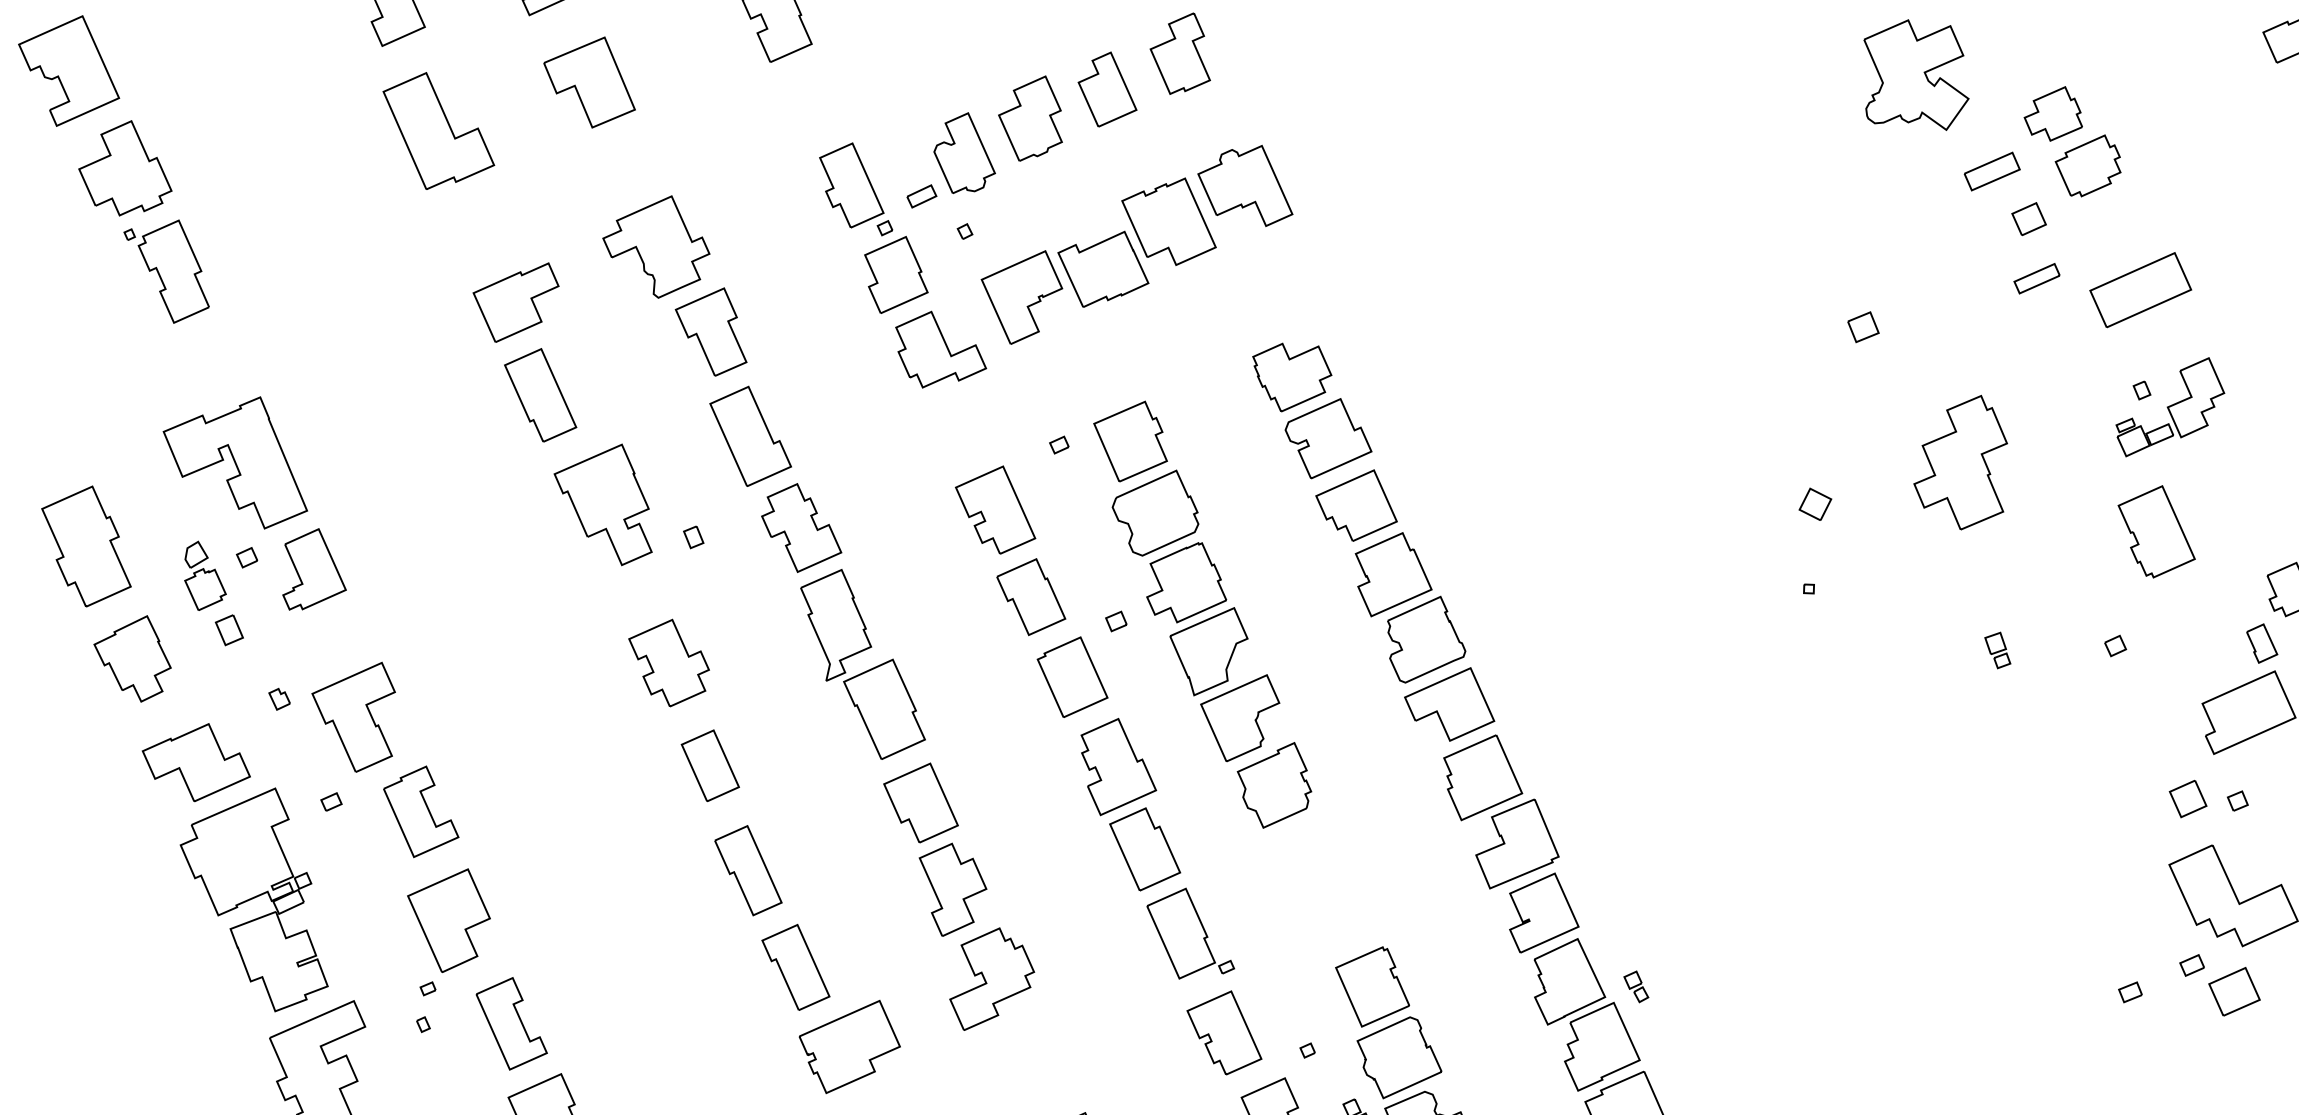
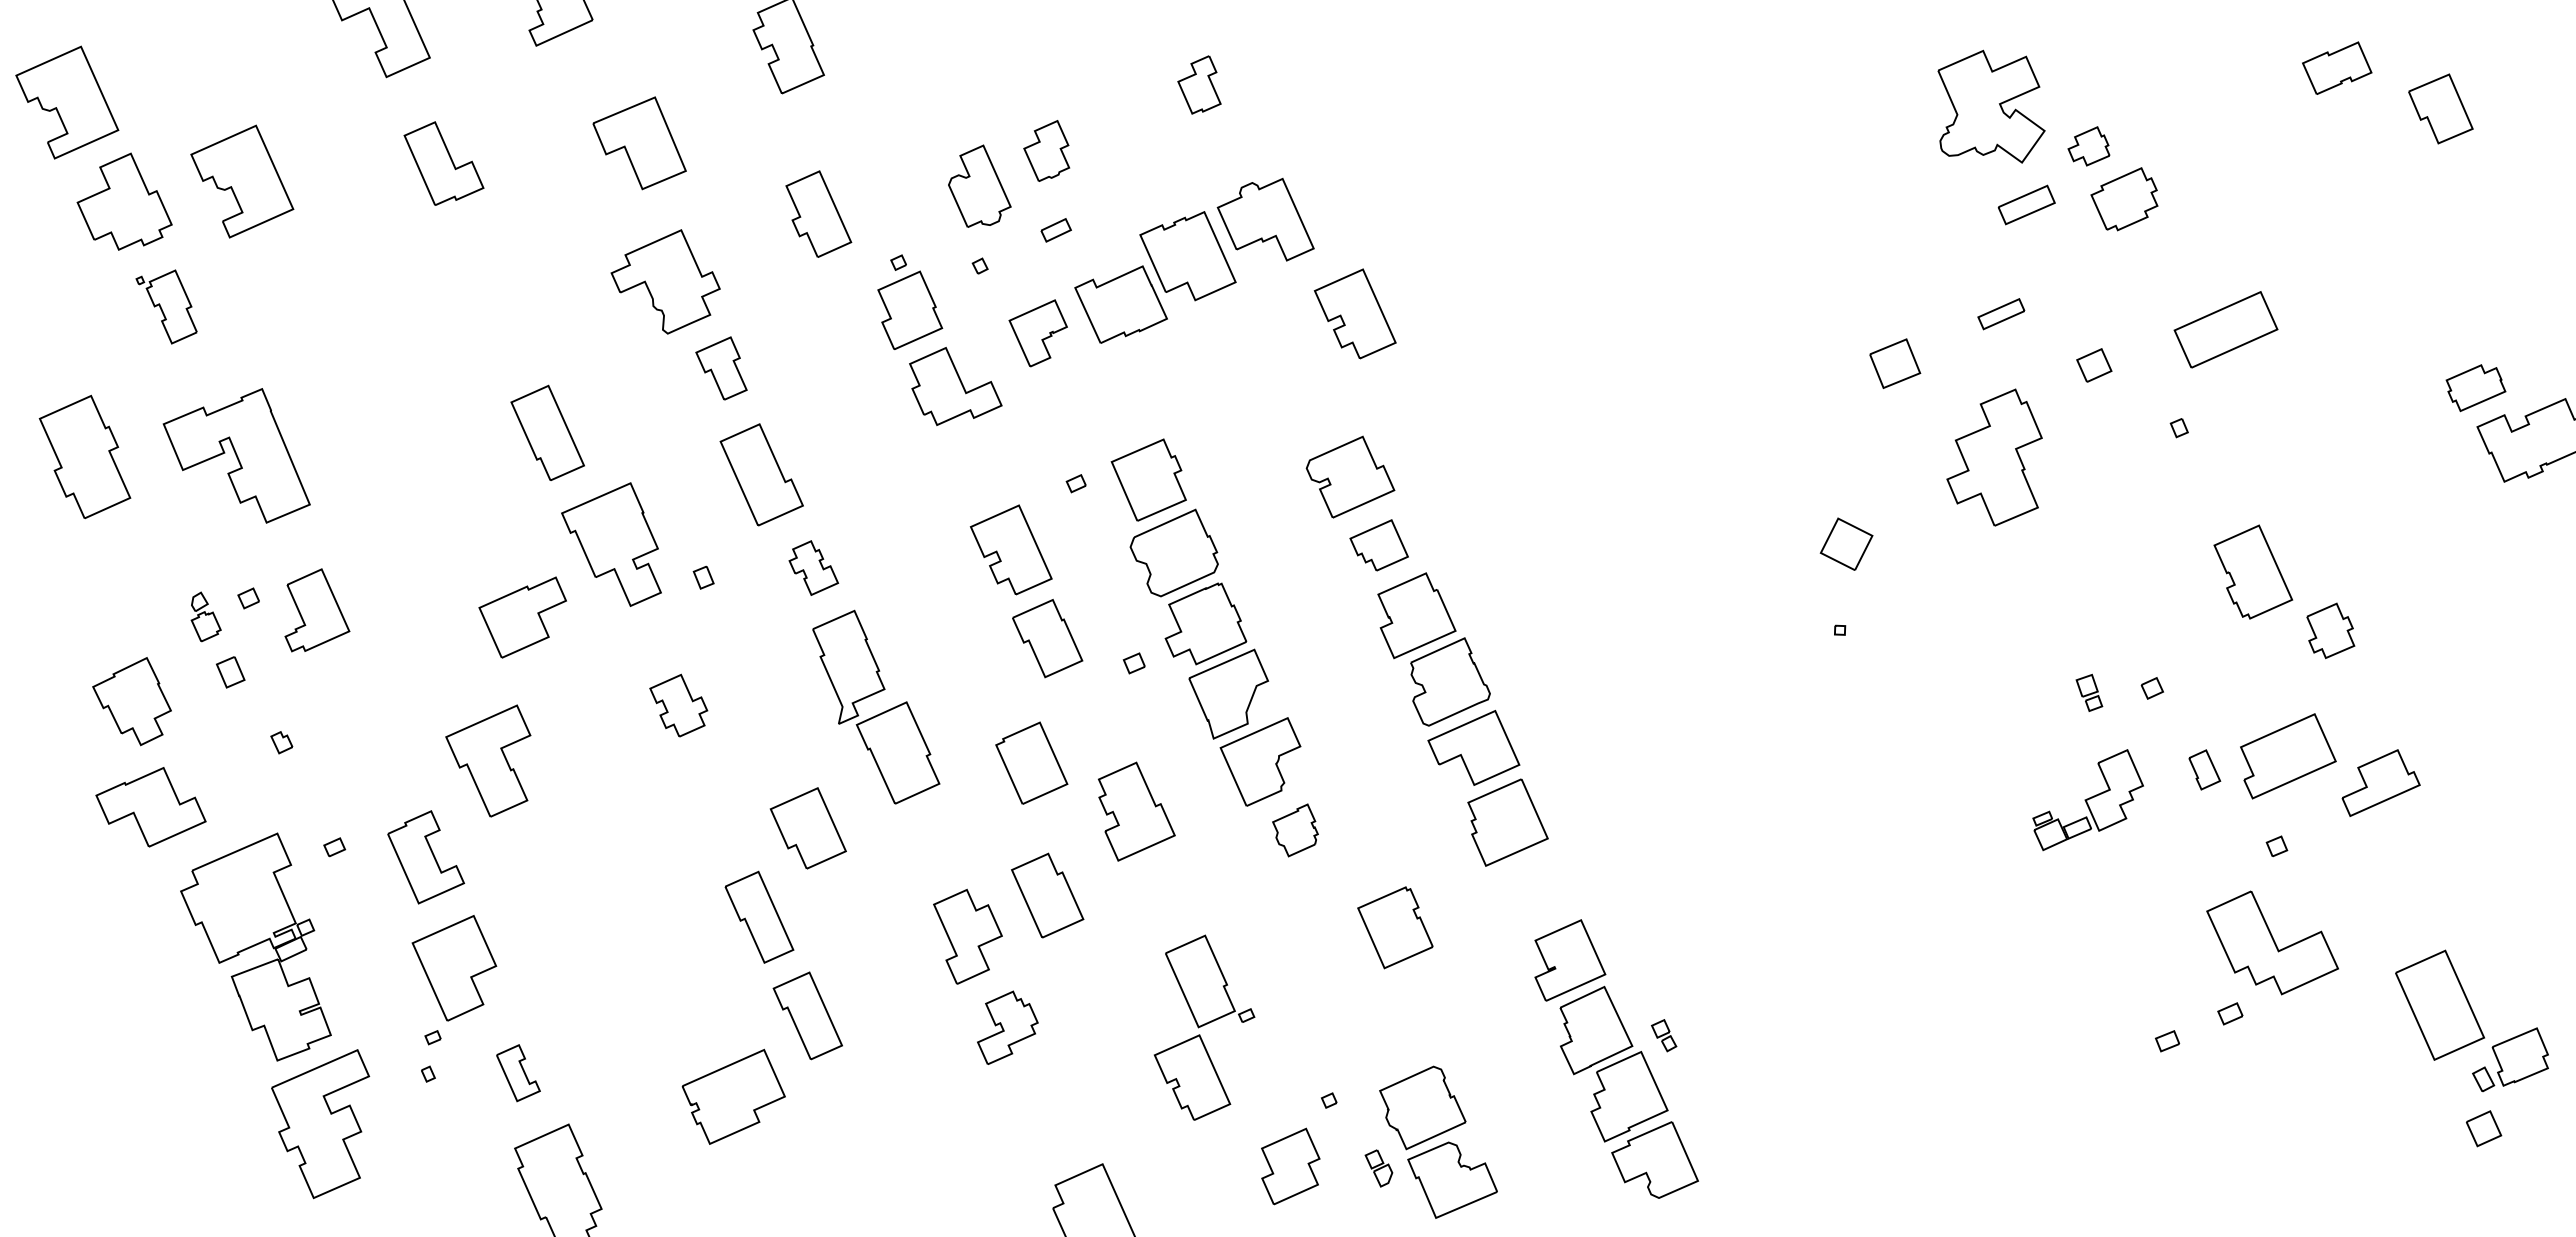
part: (1180, 53) -> (1199, 84), size x0.7
part: (1916, 74) -> (1991, 106), moved
part: (589, 82) -> (639, 143), moved
part: (1107, 89) -> (1125, 121), removed
part: (2052, 114) -> (2088, 146), size x0.7
part: (1030, 118) -> (1046, 150), size x0.7
part: (438, 130) -> (443, 163), size x0.7
part: (241, 148) -> (242, 181), added
part: (851, 184) -> (818, 213), moved
part: (921, 196) -> (1055, 230), moved
part: (2029, 219) -> (2094, 365), moved
part: (166, 271) -> (166, 306), size x0.7
part: (1332, 278) -> (1354, 313), added
part: (2037, 279) -> (2001, 314), moved
part: (2140, 289) -> (2225, 329), moved
part: (1022, 297) -> (1038, 333), size x0.7
part: (515, 302) -> (522, 617), moved
part: (1863, 327) -> (1895, 363), size x1.6
part: (711, 332) -> (721, 368), size x0.7
part: (1292, 377) -> (1313, 414), removed
part: (2169, 407) -> (2087, 800), moved
part: (235, 462) -> (236, 455), moved
part: (1960, 462) -> (1994, 457), moved
part: (1815, 503) -> (1846, 543), size x1.6
part: (1356, 505) -> (1379, 545), size x0.7
part: (801, 527) -> (813, 567), size x0.6
part: (2156, 531) -> (2253, 571), moved
part: (85, 545) -> (84, 456), moved
part: (204, 575) -> (205, 616), size x0.7
part: (2261, 643) -> (2204, 769), moved
part: (1997, 650) -> (2089, 692), moved
part: (668, 662) -> (678, 705), size x0.7
part: (1072, 676) -> (1031, 762), moved
part: (353, 716) -> (488, 760), moved
part: (195, 762) -> (150, 807), moved
part: (710, 765) -> (720, 810), removed
part: (1274, 785) -> (1295, 830), size x0.6
part: (2187, 798) -> (2225, 843), removed
part: (920, 803) -> (807, 828), moved
part: (1517, 844) -> (1543, 890), removed
part: (1144, 849) -> (1047, 895), moved
part: (991, 978) -> (1007, 1027), size x0.7
part: (1372, 986) -> (1395, 927), moved
part: (2234, 991) -> (2273, 1040), removed
part: (511, 1023) -> (518, 1072), size x0.6
part: (1224, 1032) -> (1192, 1077), moved
part: (849, 1046) -> (733, 1096), moved

